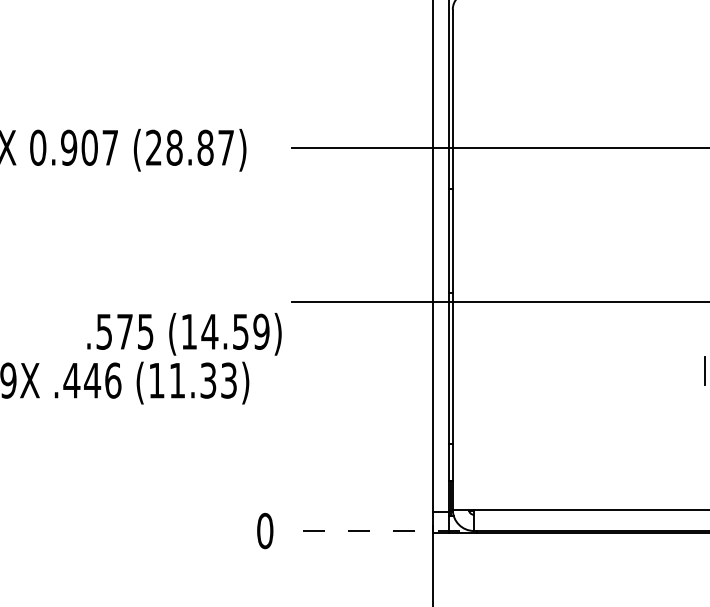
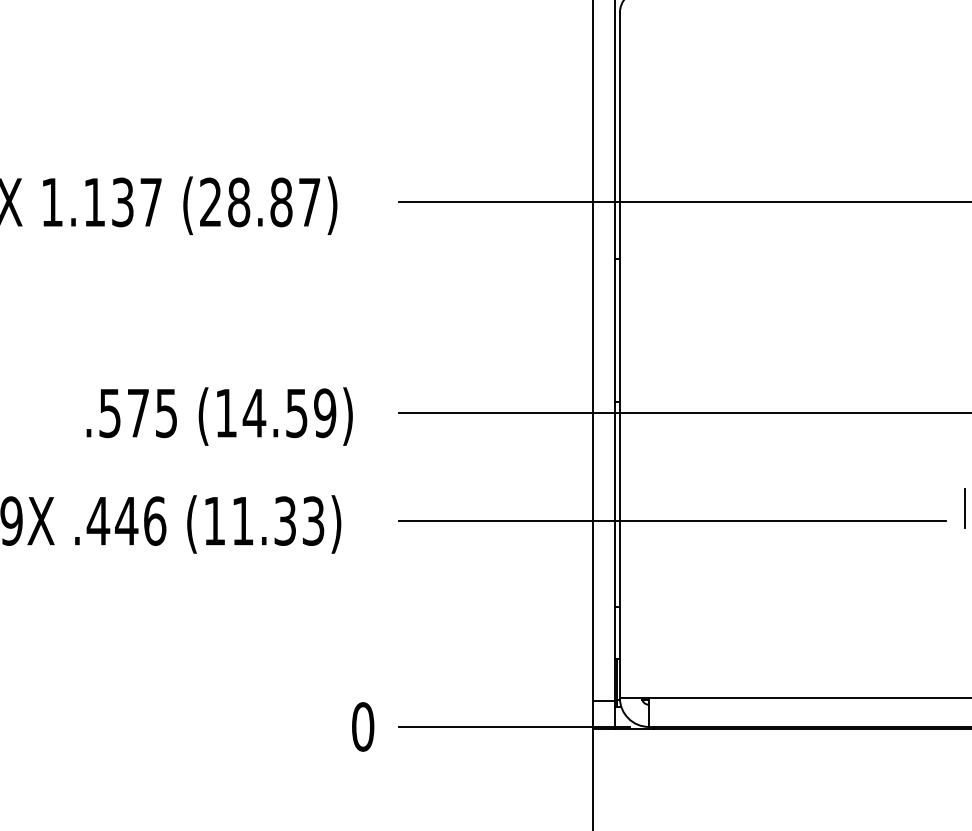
text: (63, 147) -> (86, 201), 0.907 -> 1.137
text: (184, 334) -> (219, 416), moved
line: (490, 380) -> (671, 520), added
line: (375, 531) -> (514, 727), dashed -> solid

